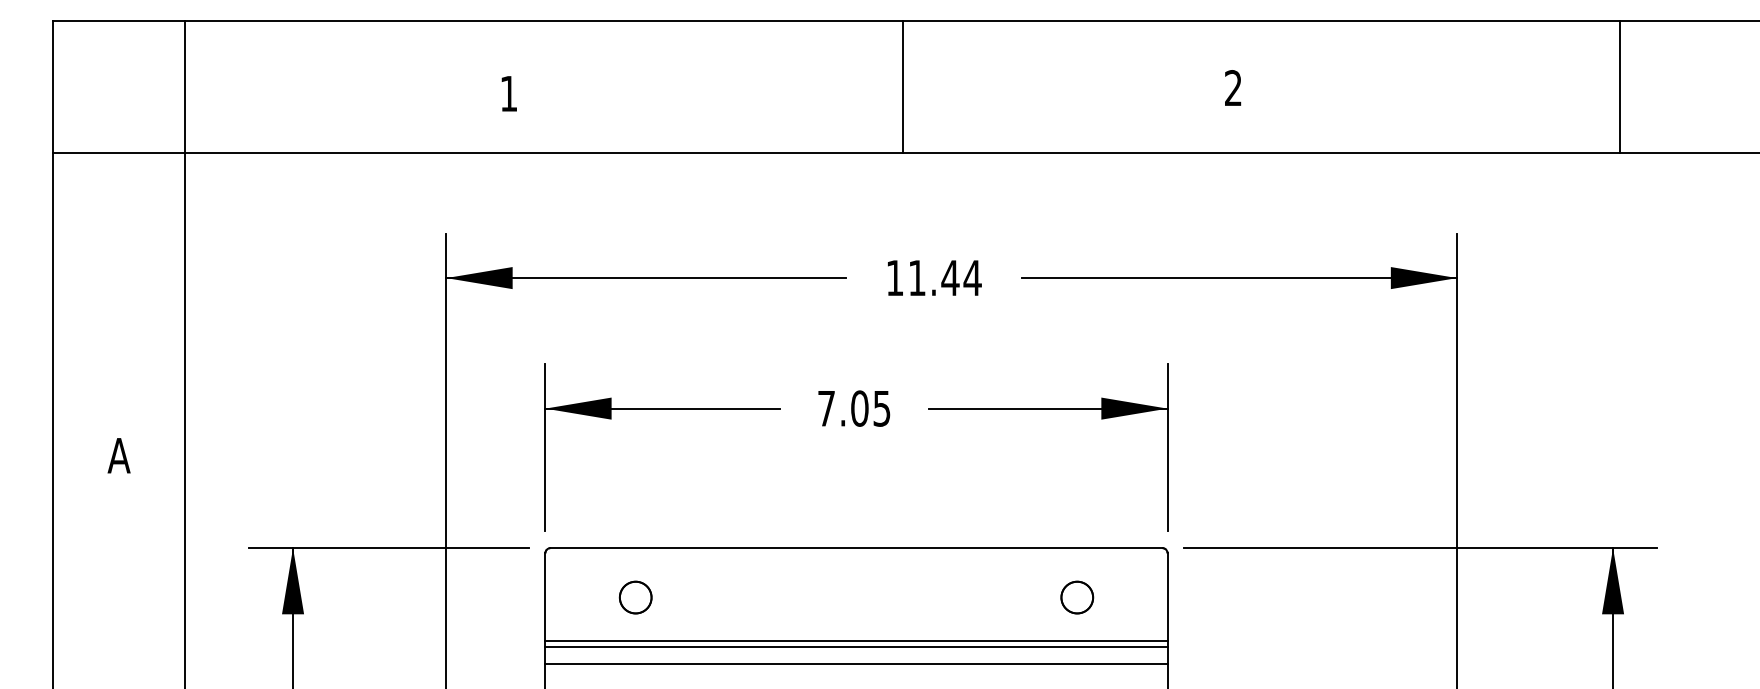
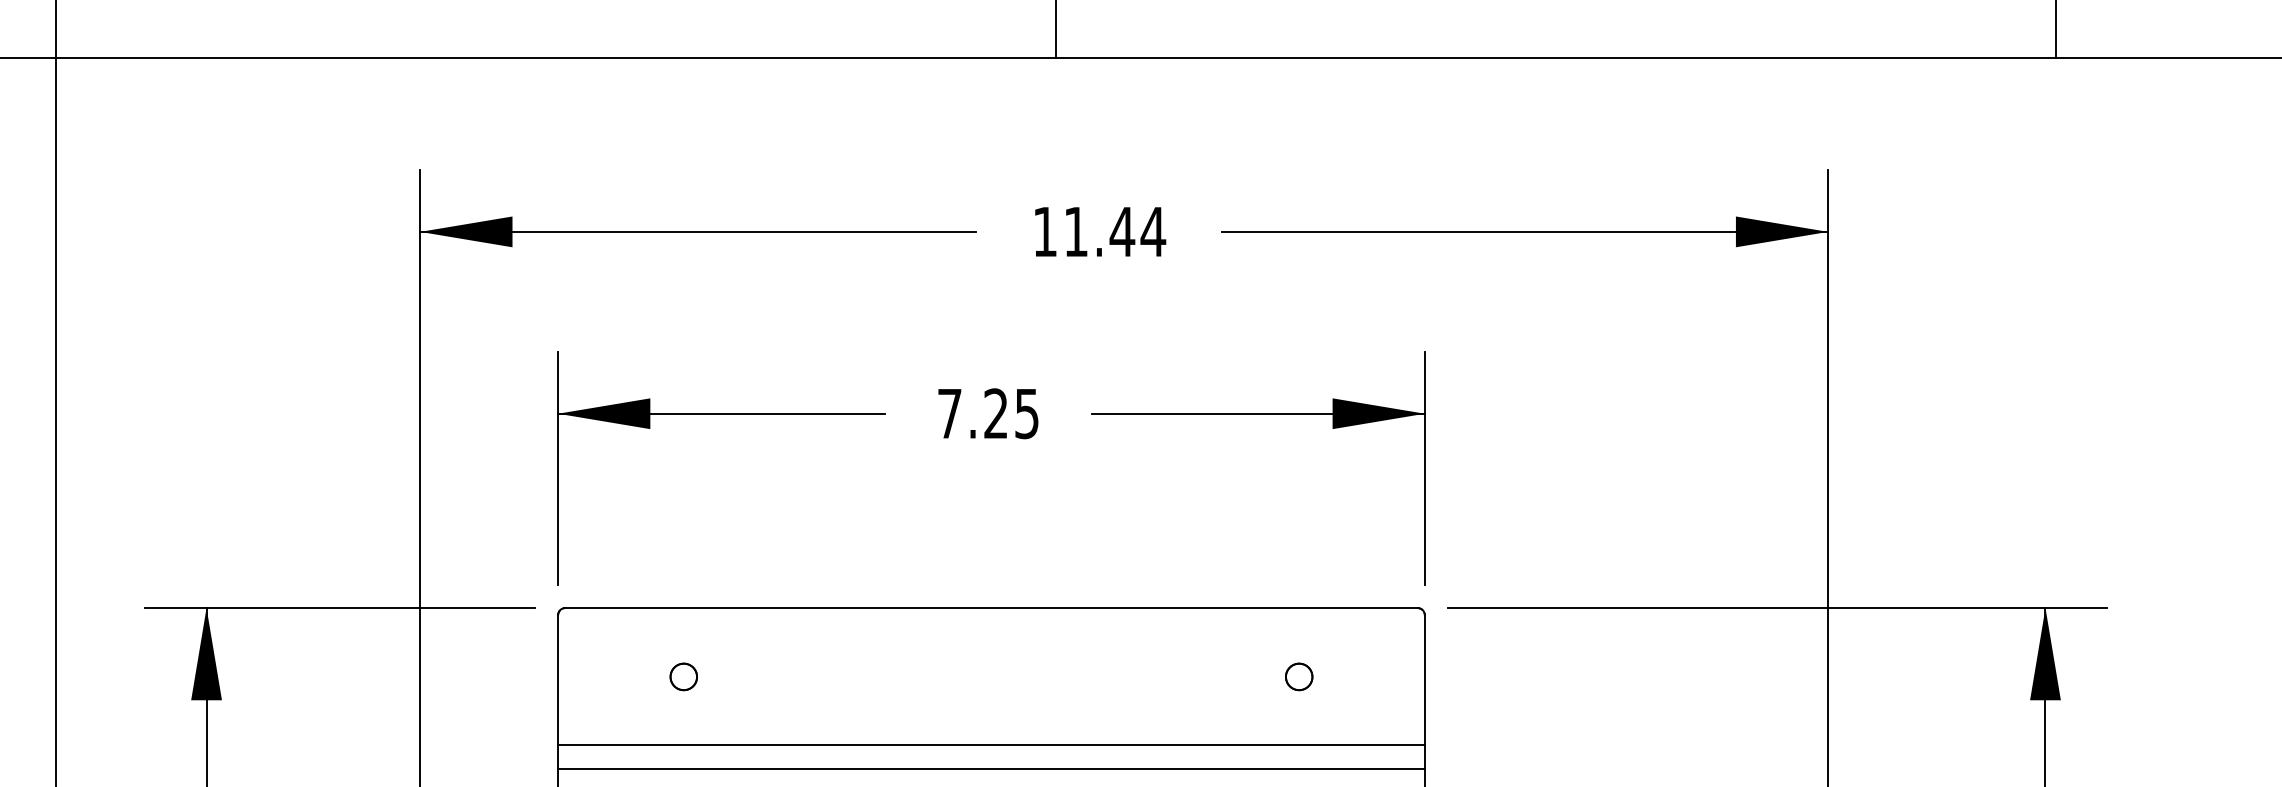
text: (859, 408) -> (995, 413), 7.05 -> 7.25
part: (635, 597) -> (683, 676), size x0.6
part: (1077, 597) -> (1299, 676), size x0.6
line: (856, 641) -> (991, 738), removed

